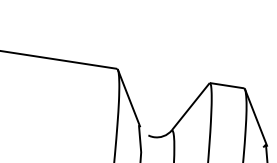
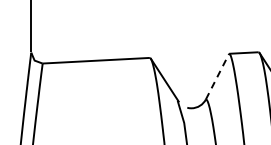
line: (190, 106) -> (217, 76), solid -> dashed

